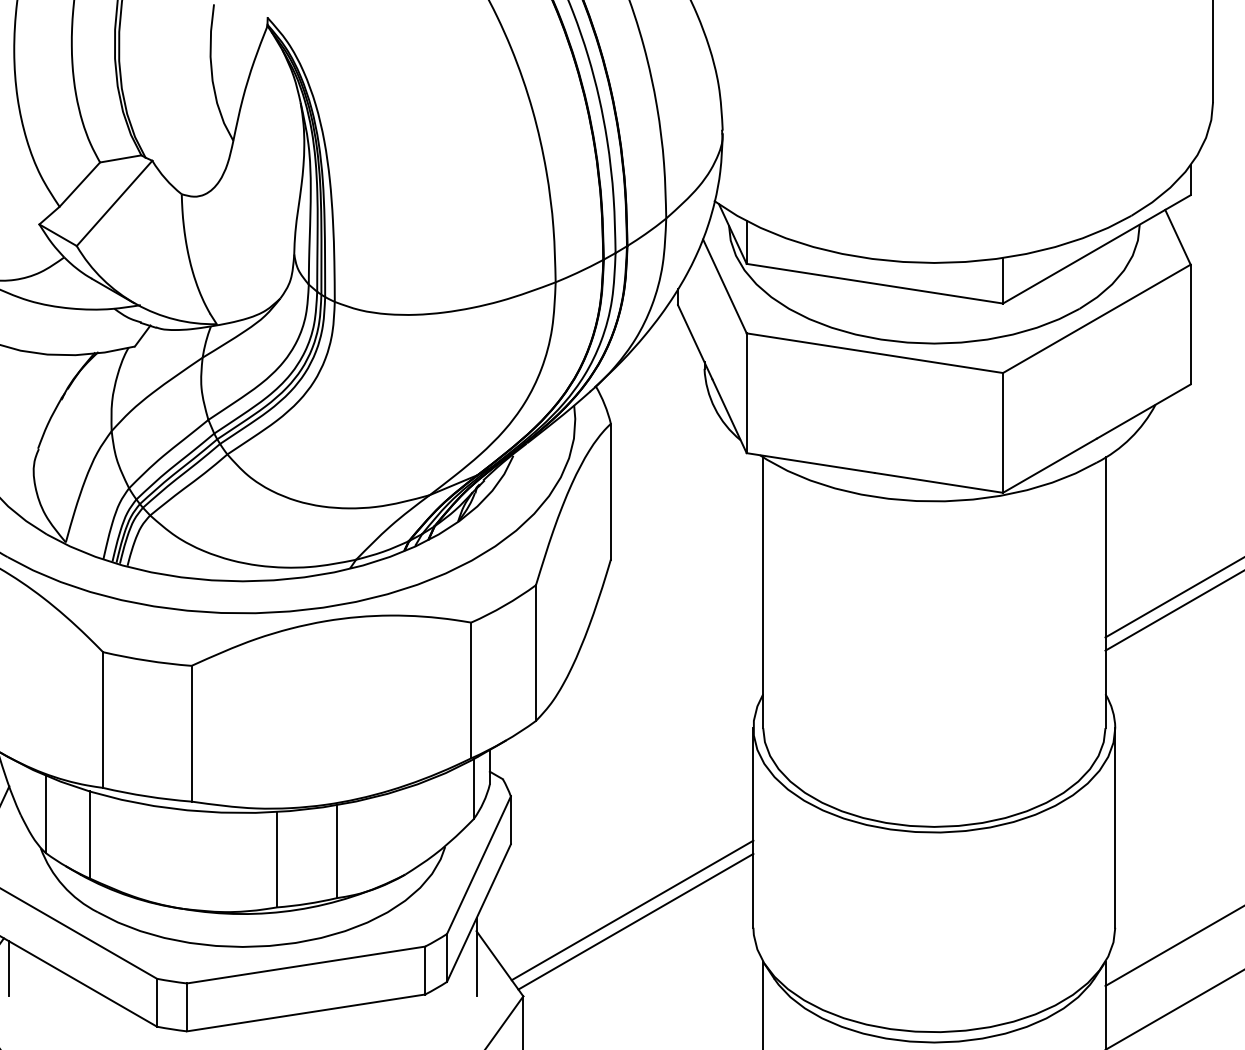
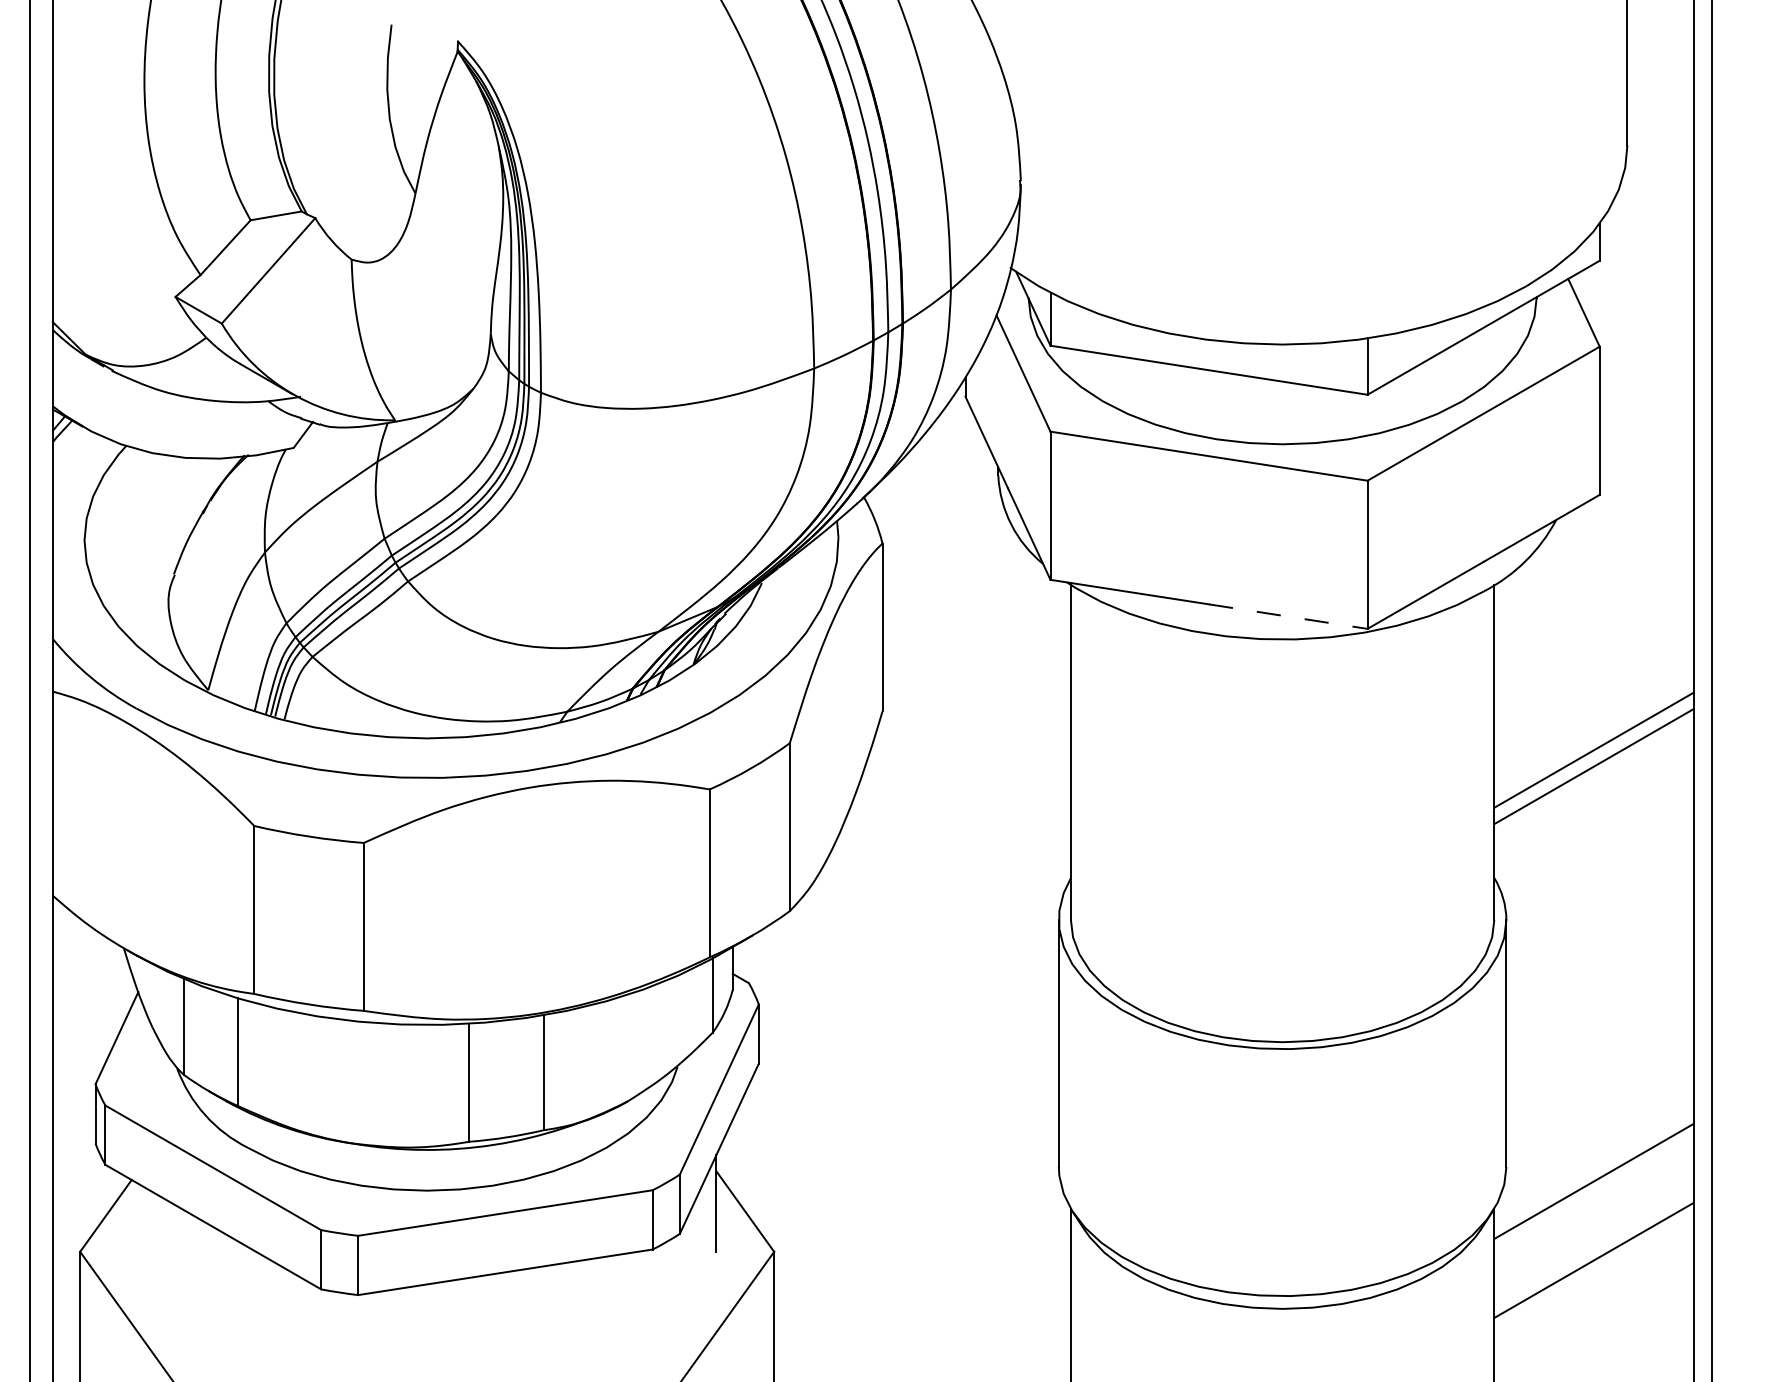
line: (939, 482) -> (1288, 616), solid -> dashed
line: (631, 910) -> (908, 1145), removed
line: (635, 921) -> (913, 1159), removed
line: (9, 968) -> (138, 1217), removed

